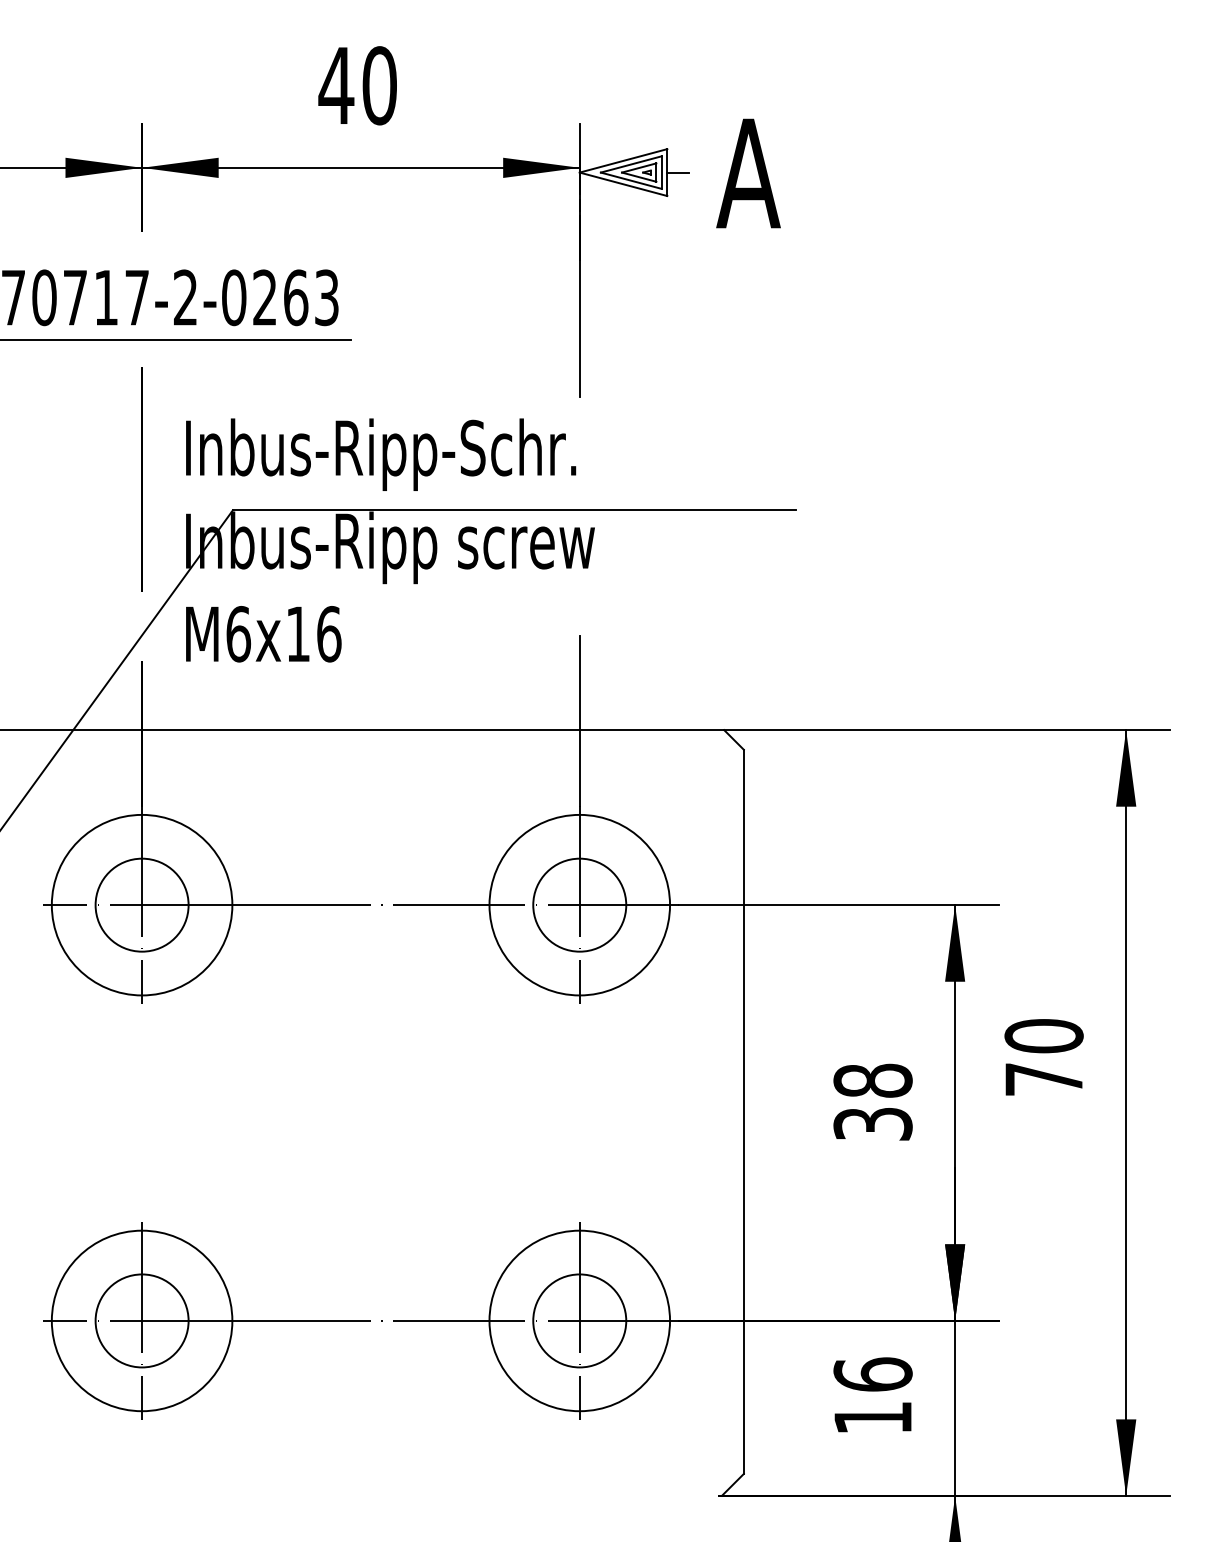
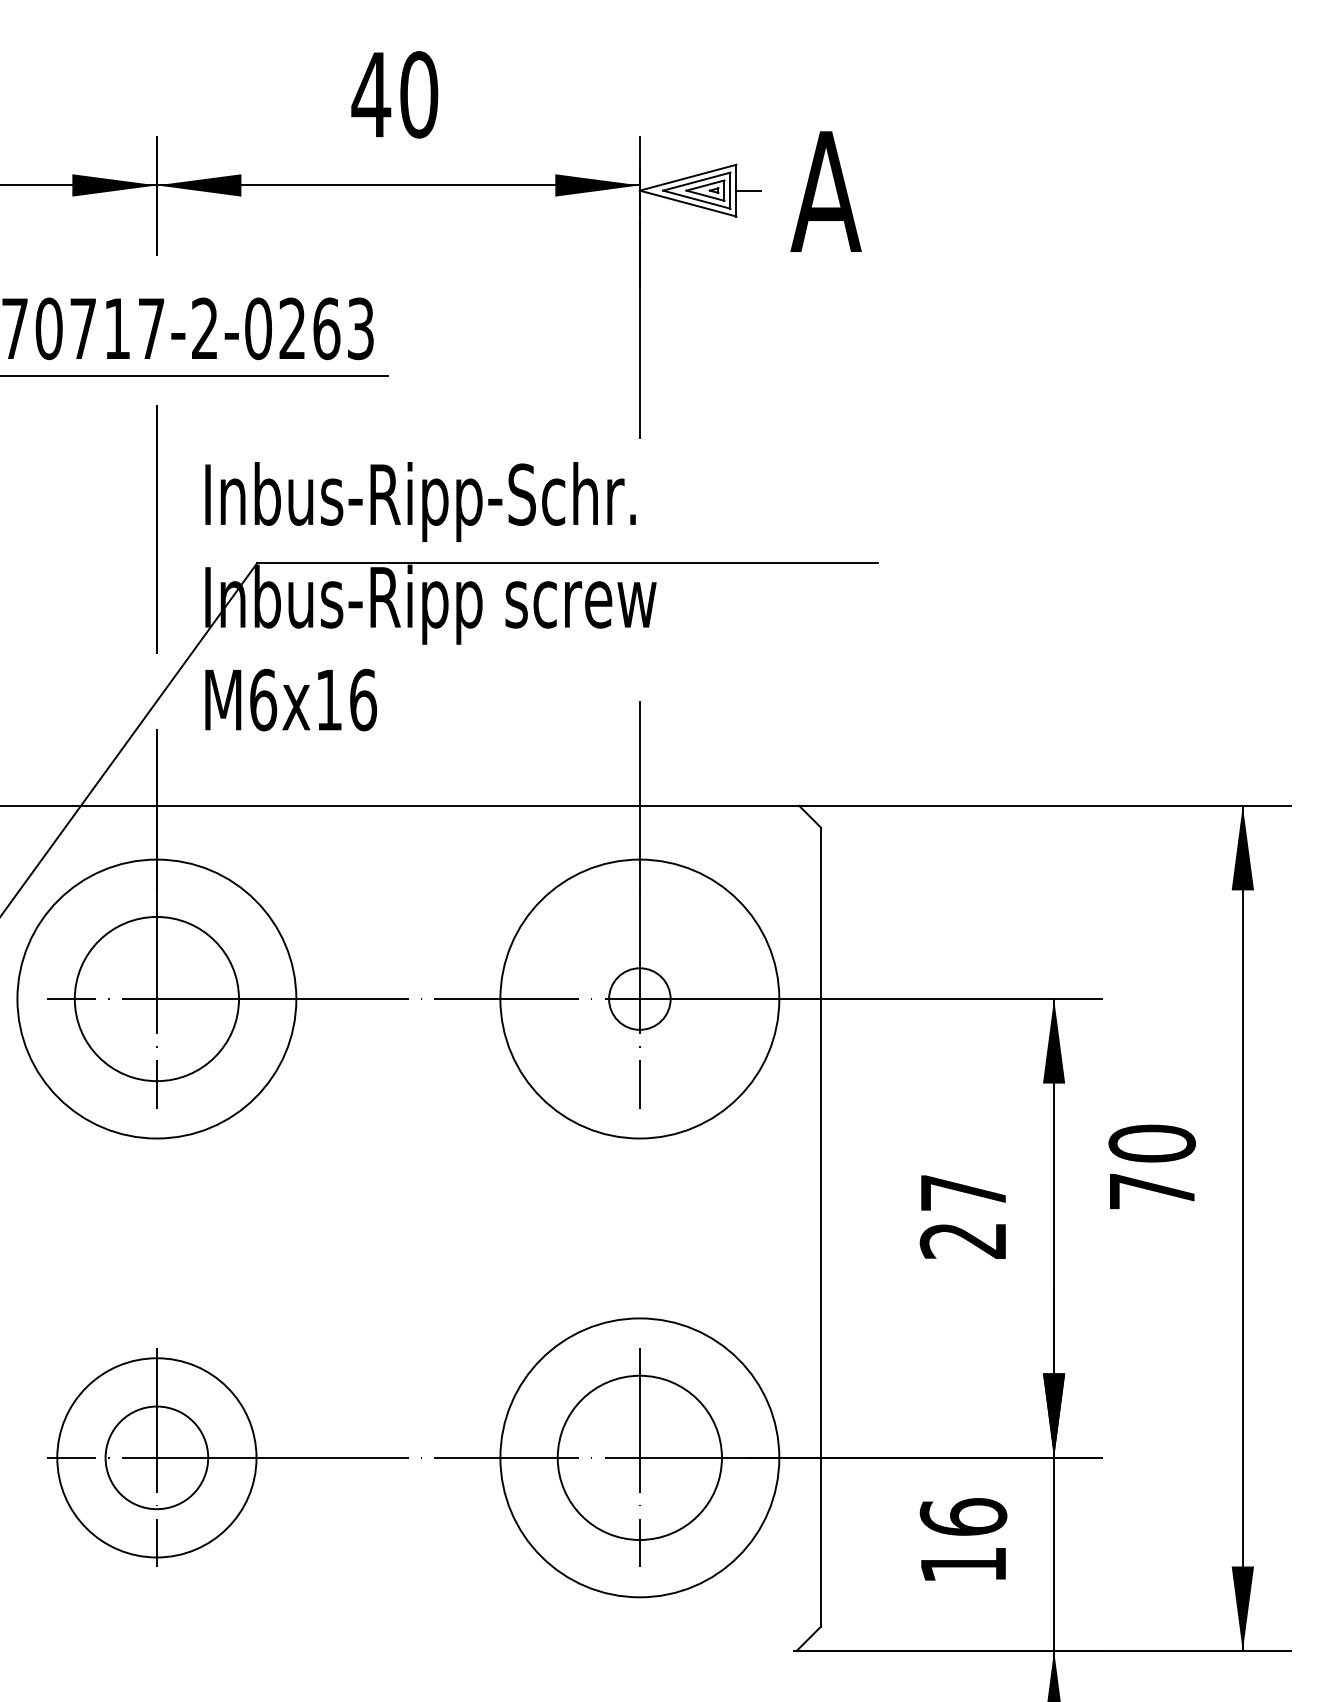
circle: (141, 904) -> (156, 998), size x1.4
circle: (141, 904) -> (156, 998), size x1.6
circle: (579, 904) -> (639, 998), size x0.6
circle: (579, 904) -> (639, 998), size x1.4
text: (873, 1102) -> (963, 1216), 38 -> 27
circle: (579, 1320) -> (639, 1457), size x1.4
circle: (579, 1320) -> (639, 1457), size x1.6

